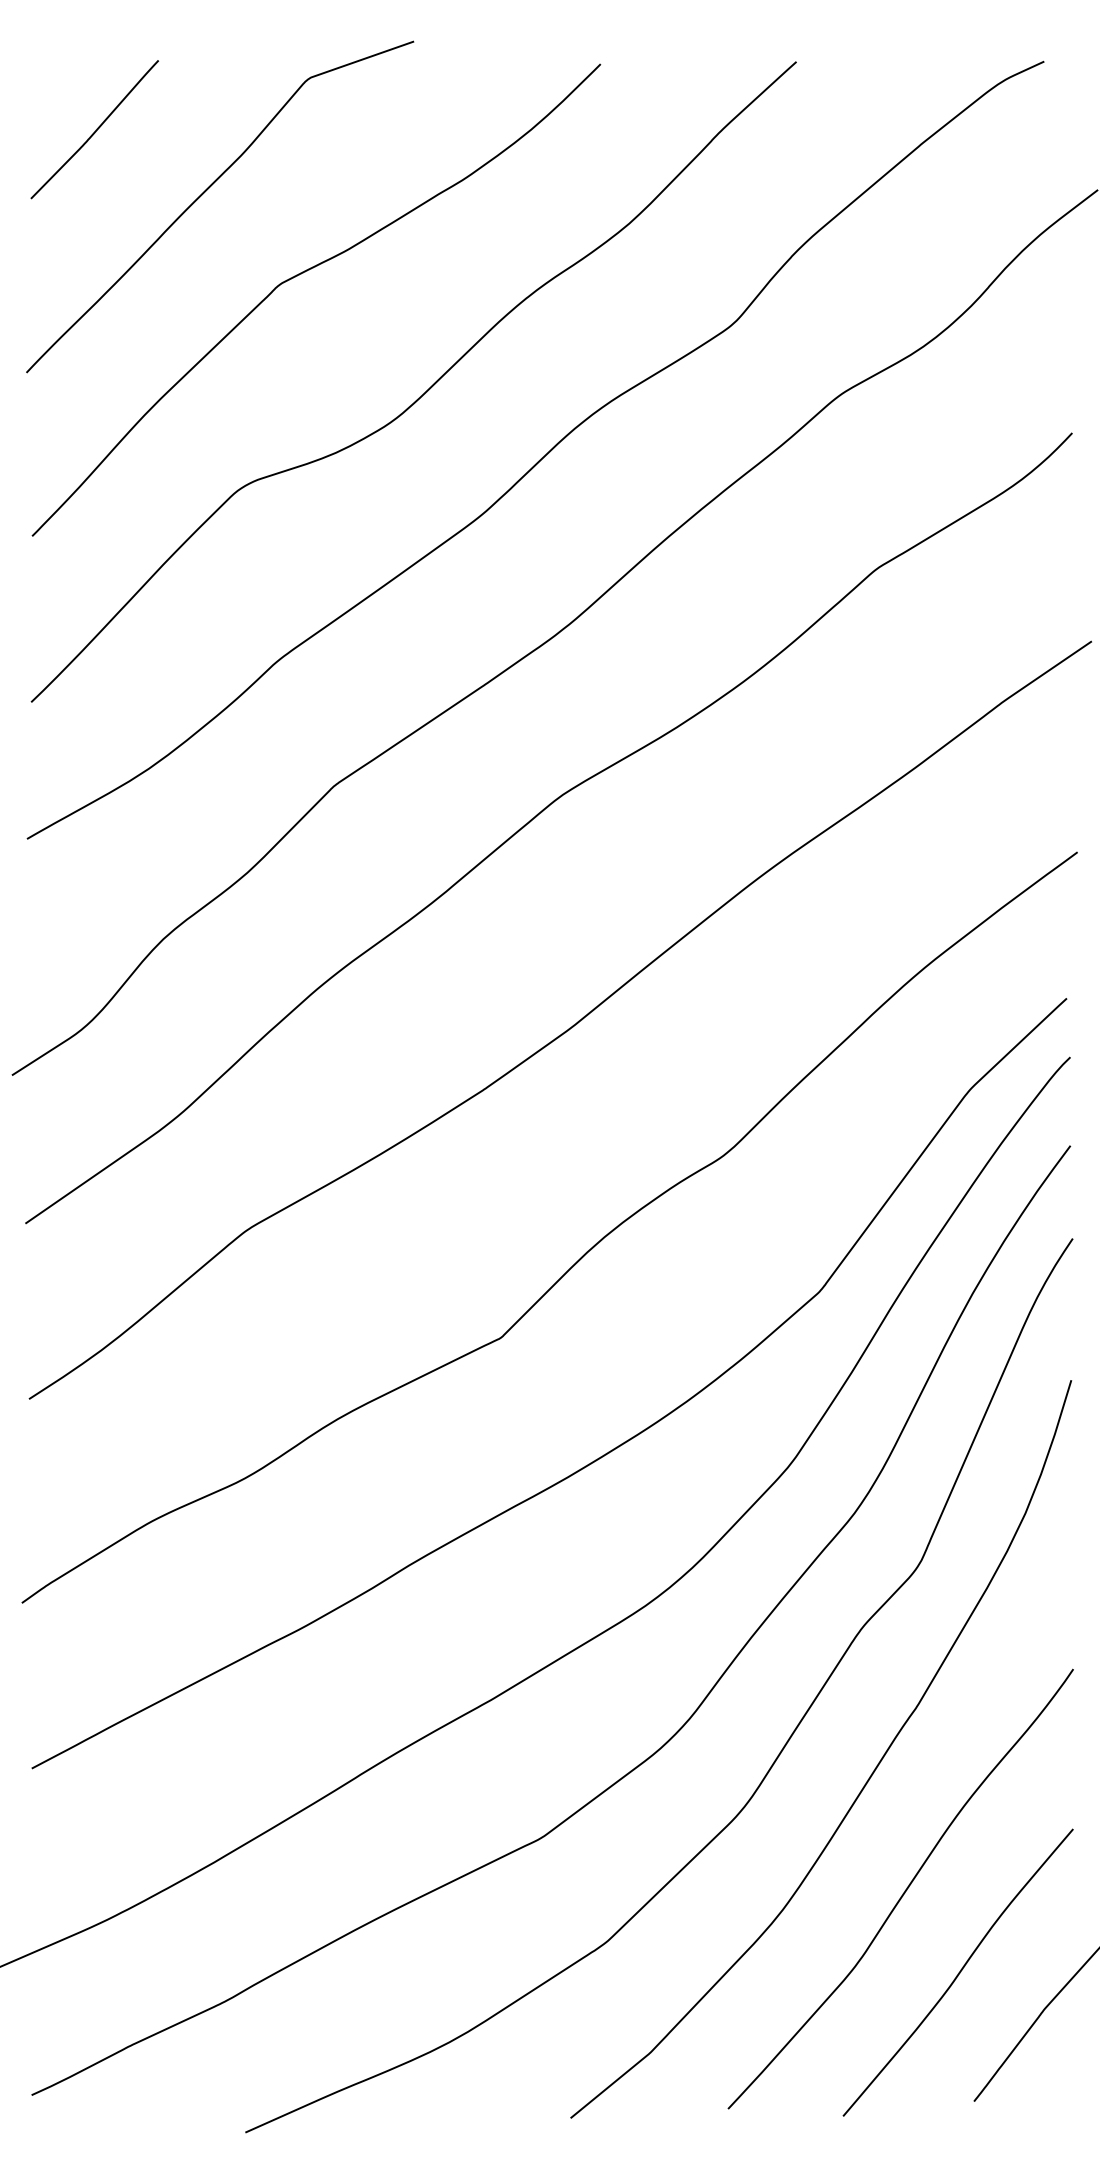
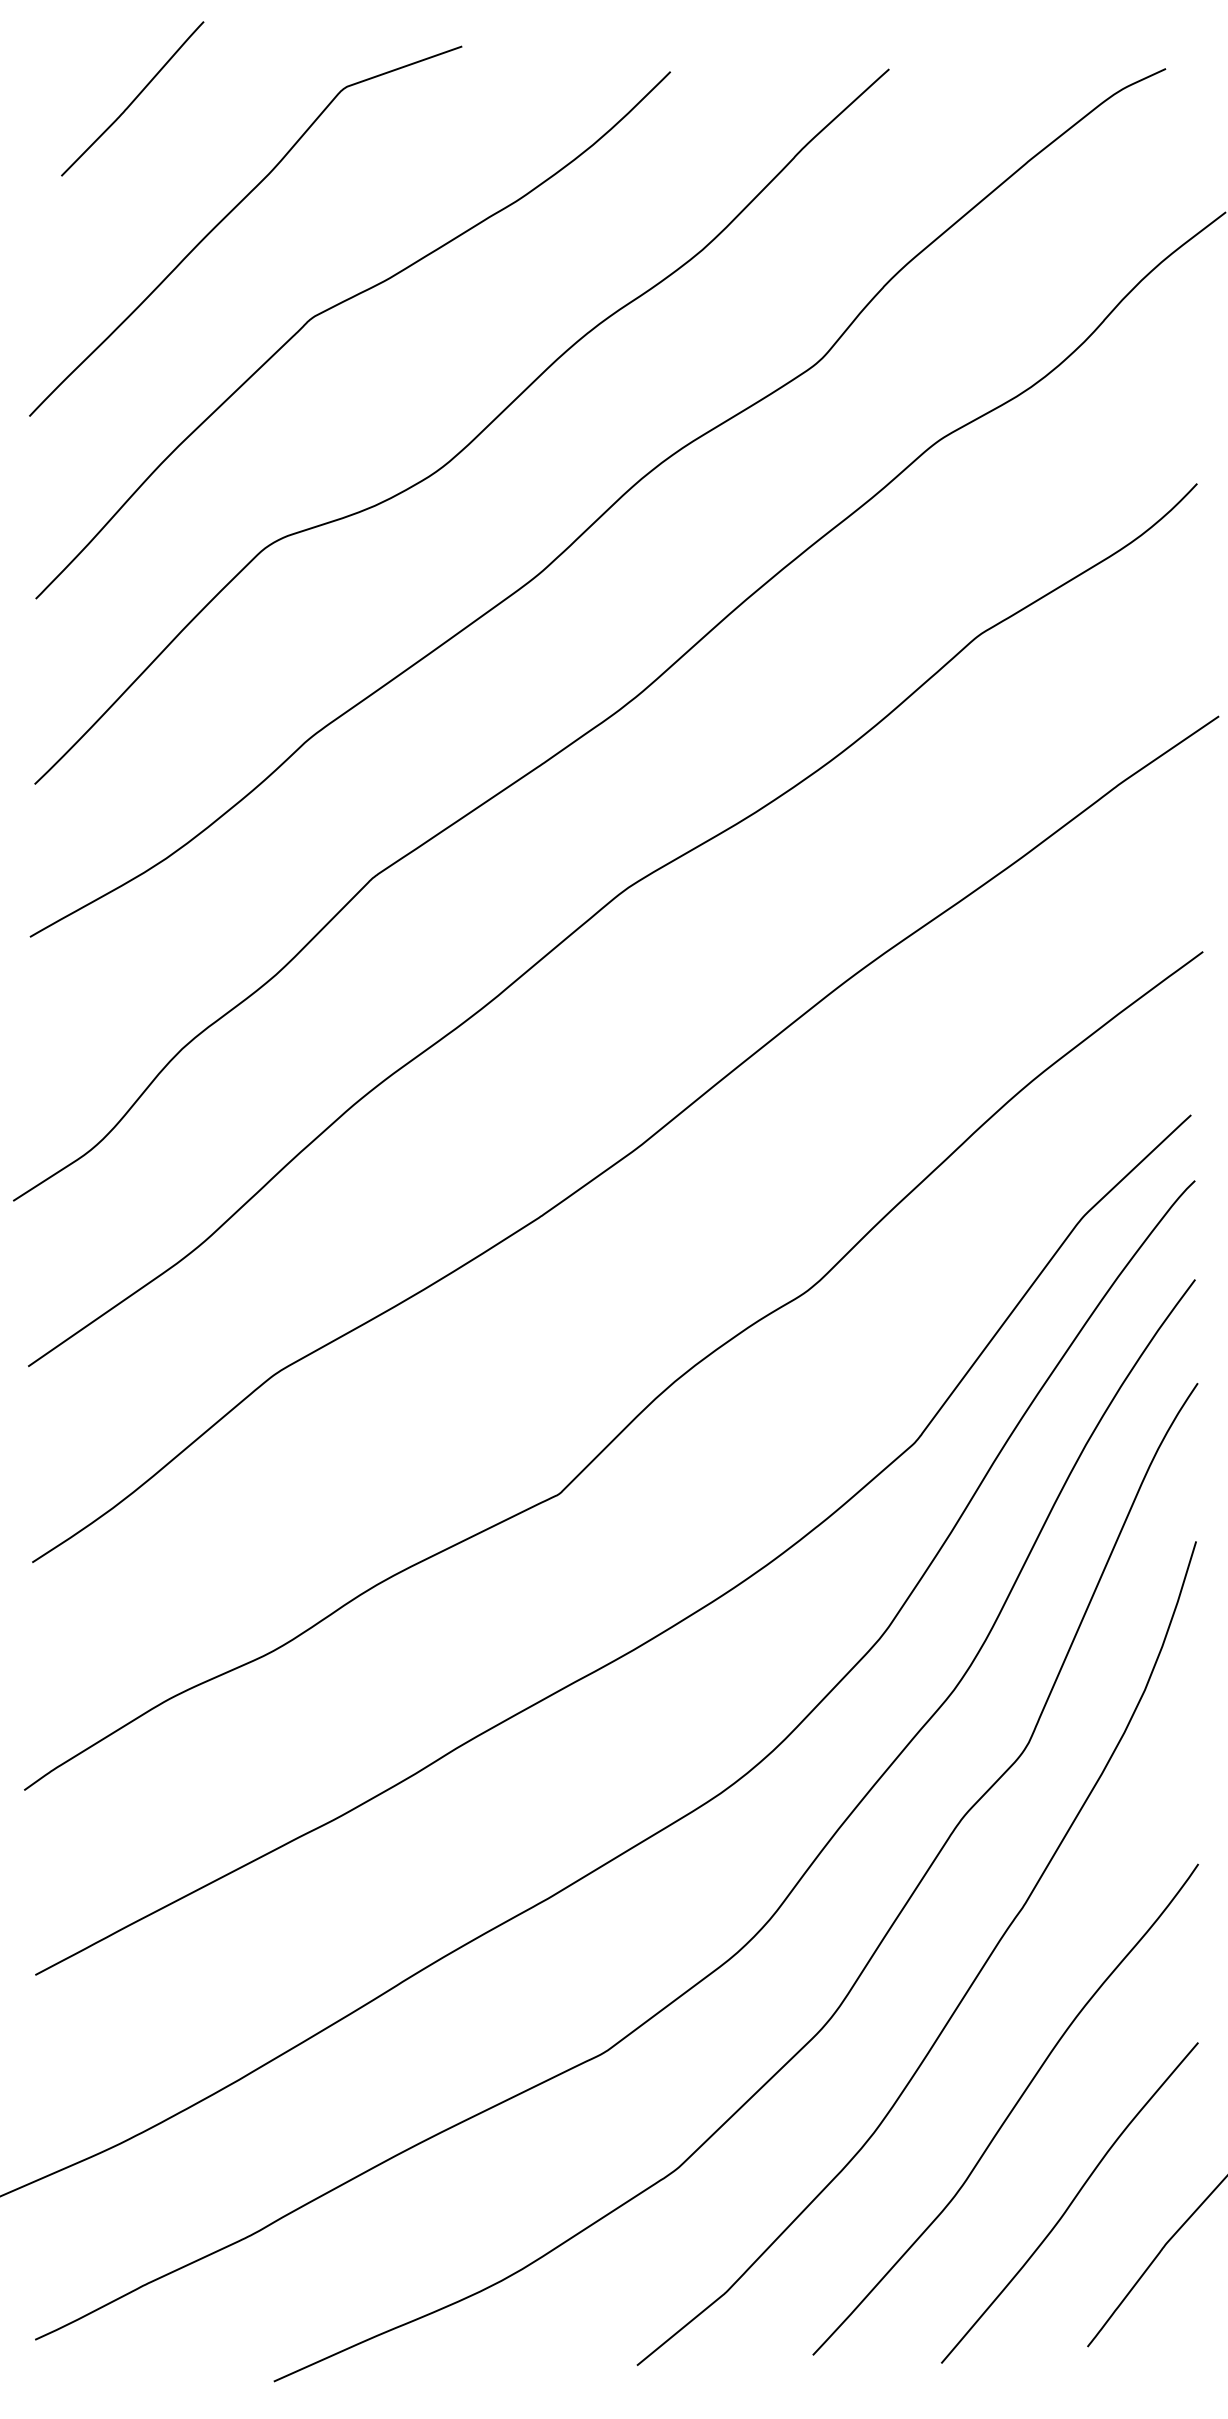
curve: (95, 130) -> (133, 99), moved

